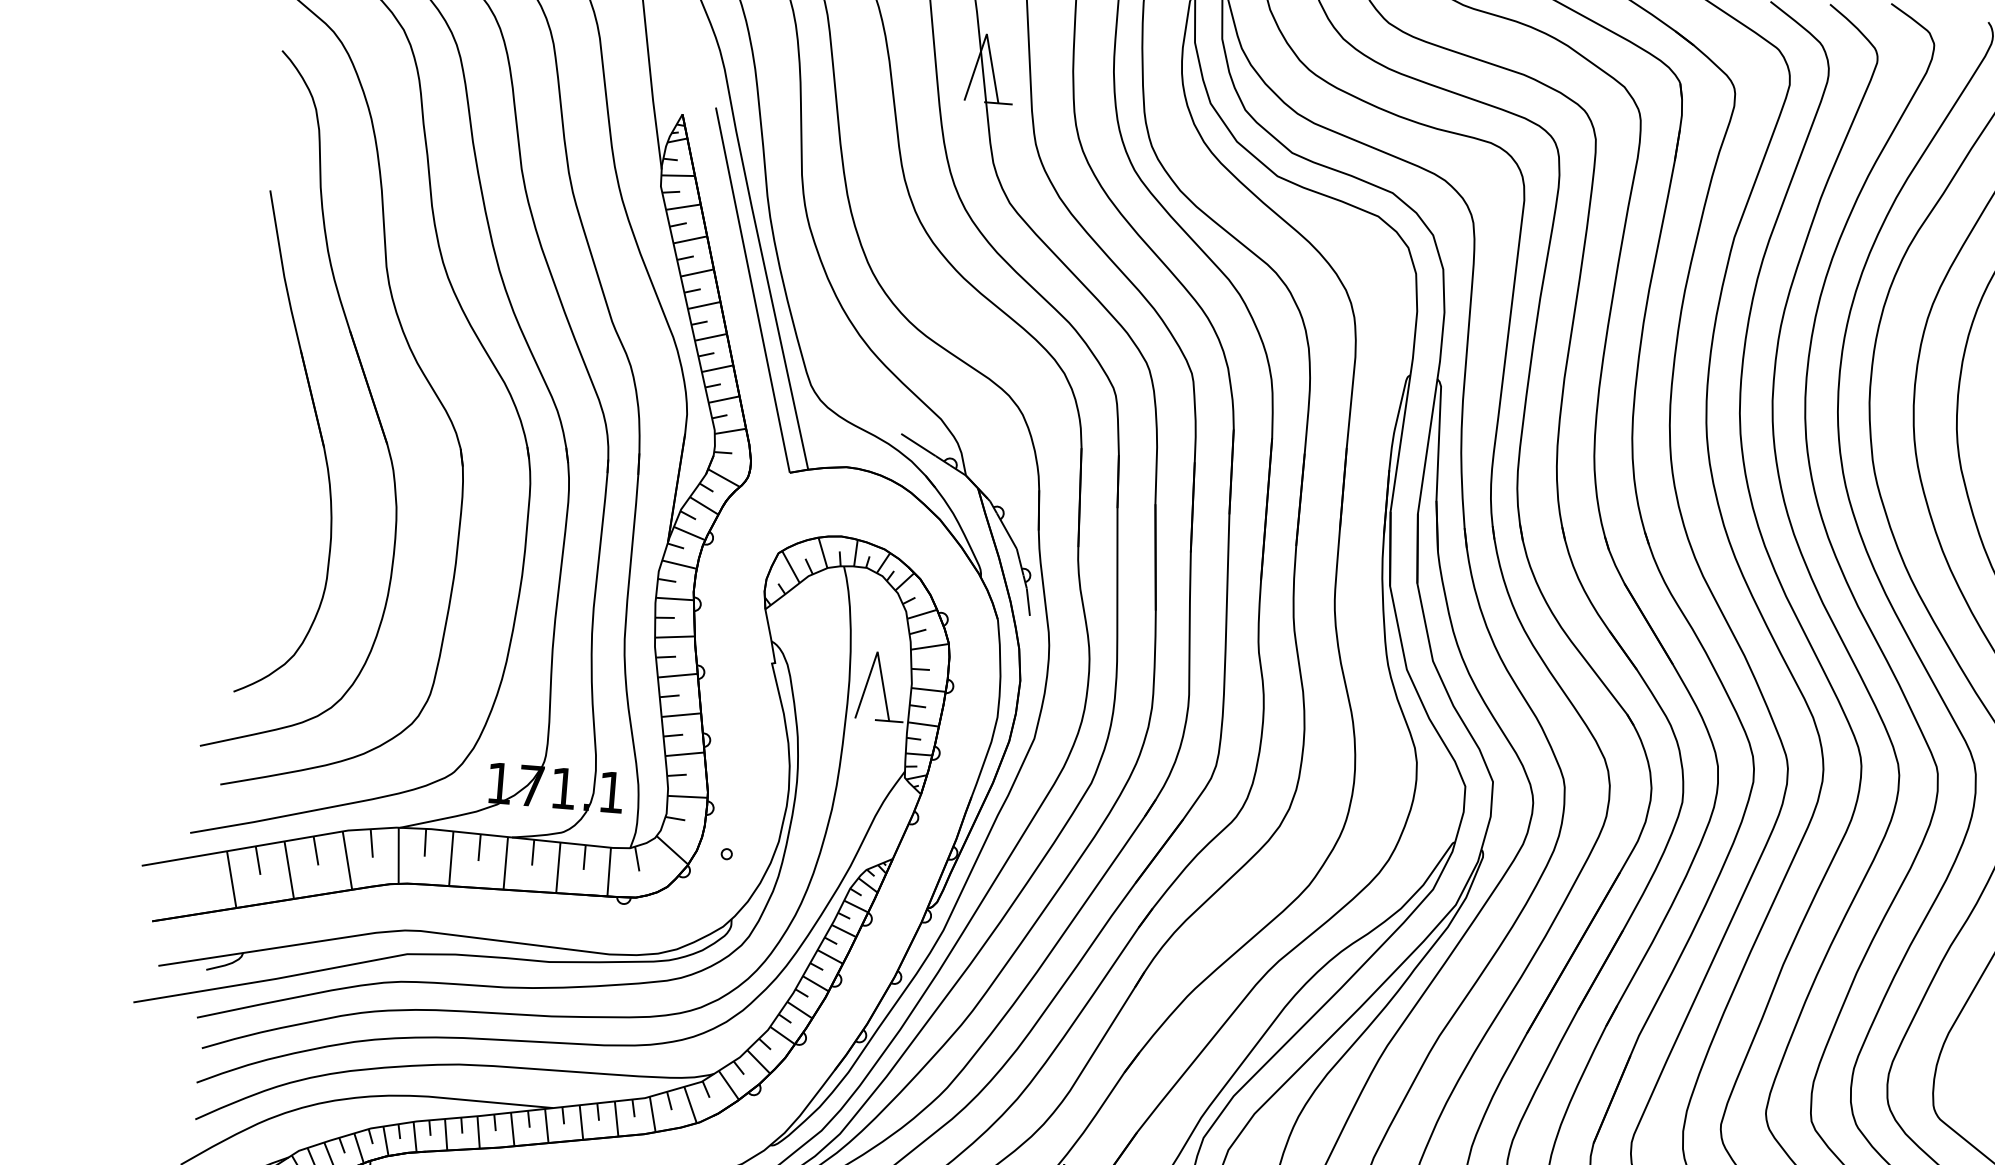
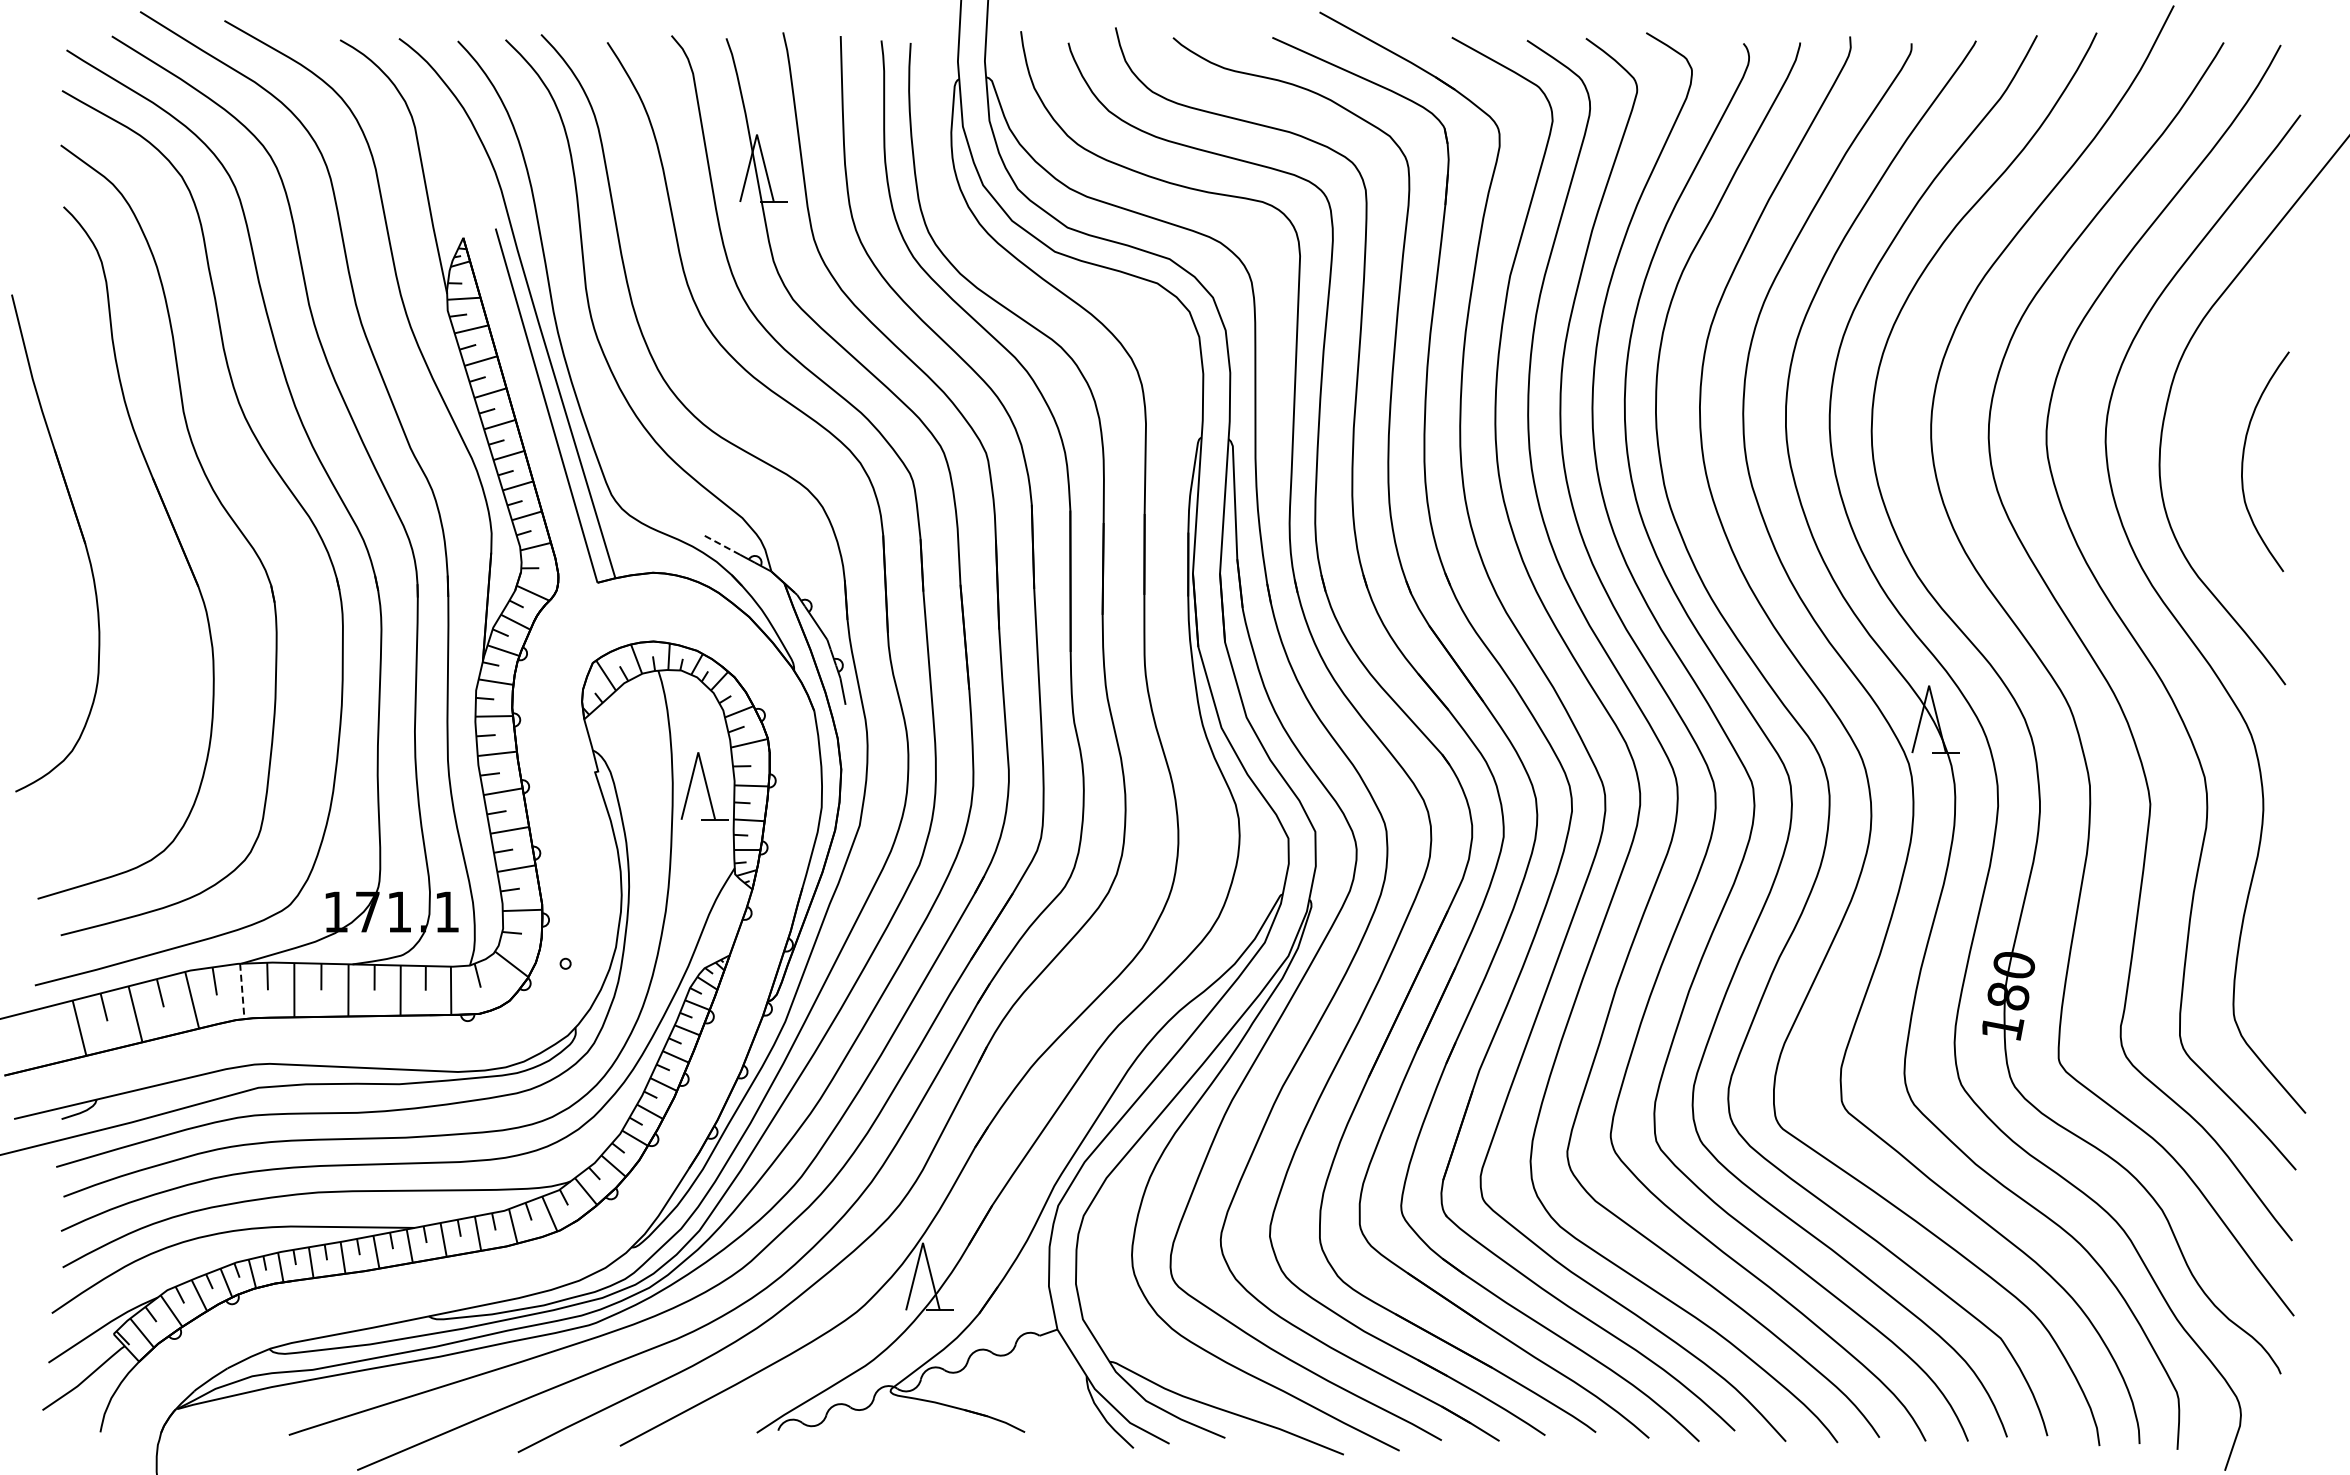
part: (320, 439) -> (81, 536), moved
line: (917, 444) -> (721, 544), solid -> dashed
line: (398, 855) -> (242, 991), solid -> dashed

